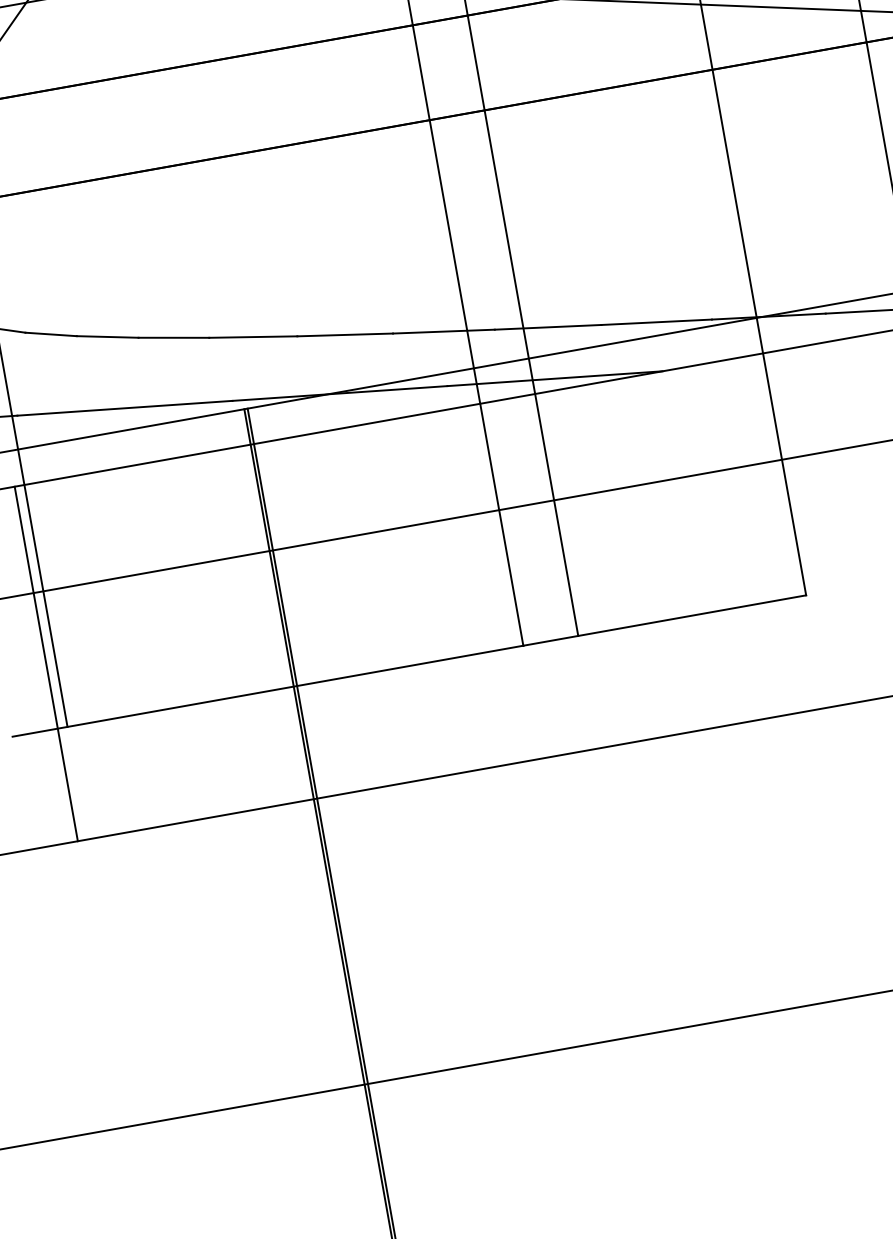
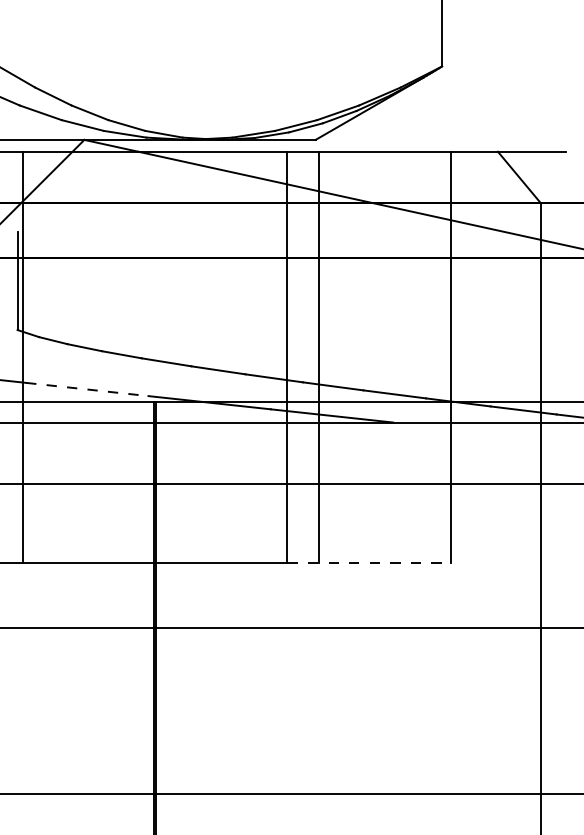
line: (125, 408) -> (87, 389), solid -> dashed
line: (664, 619) -> (369, 562), solid -> dashed
line: (46, 664) -> (17, 525), removed

